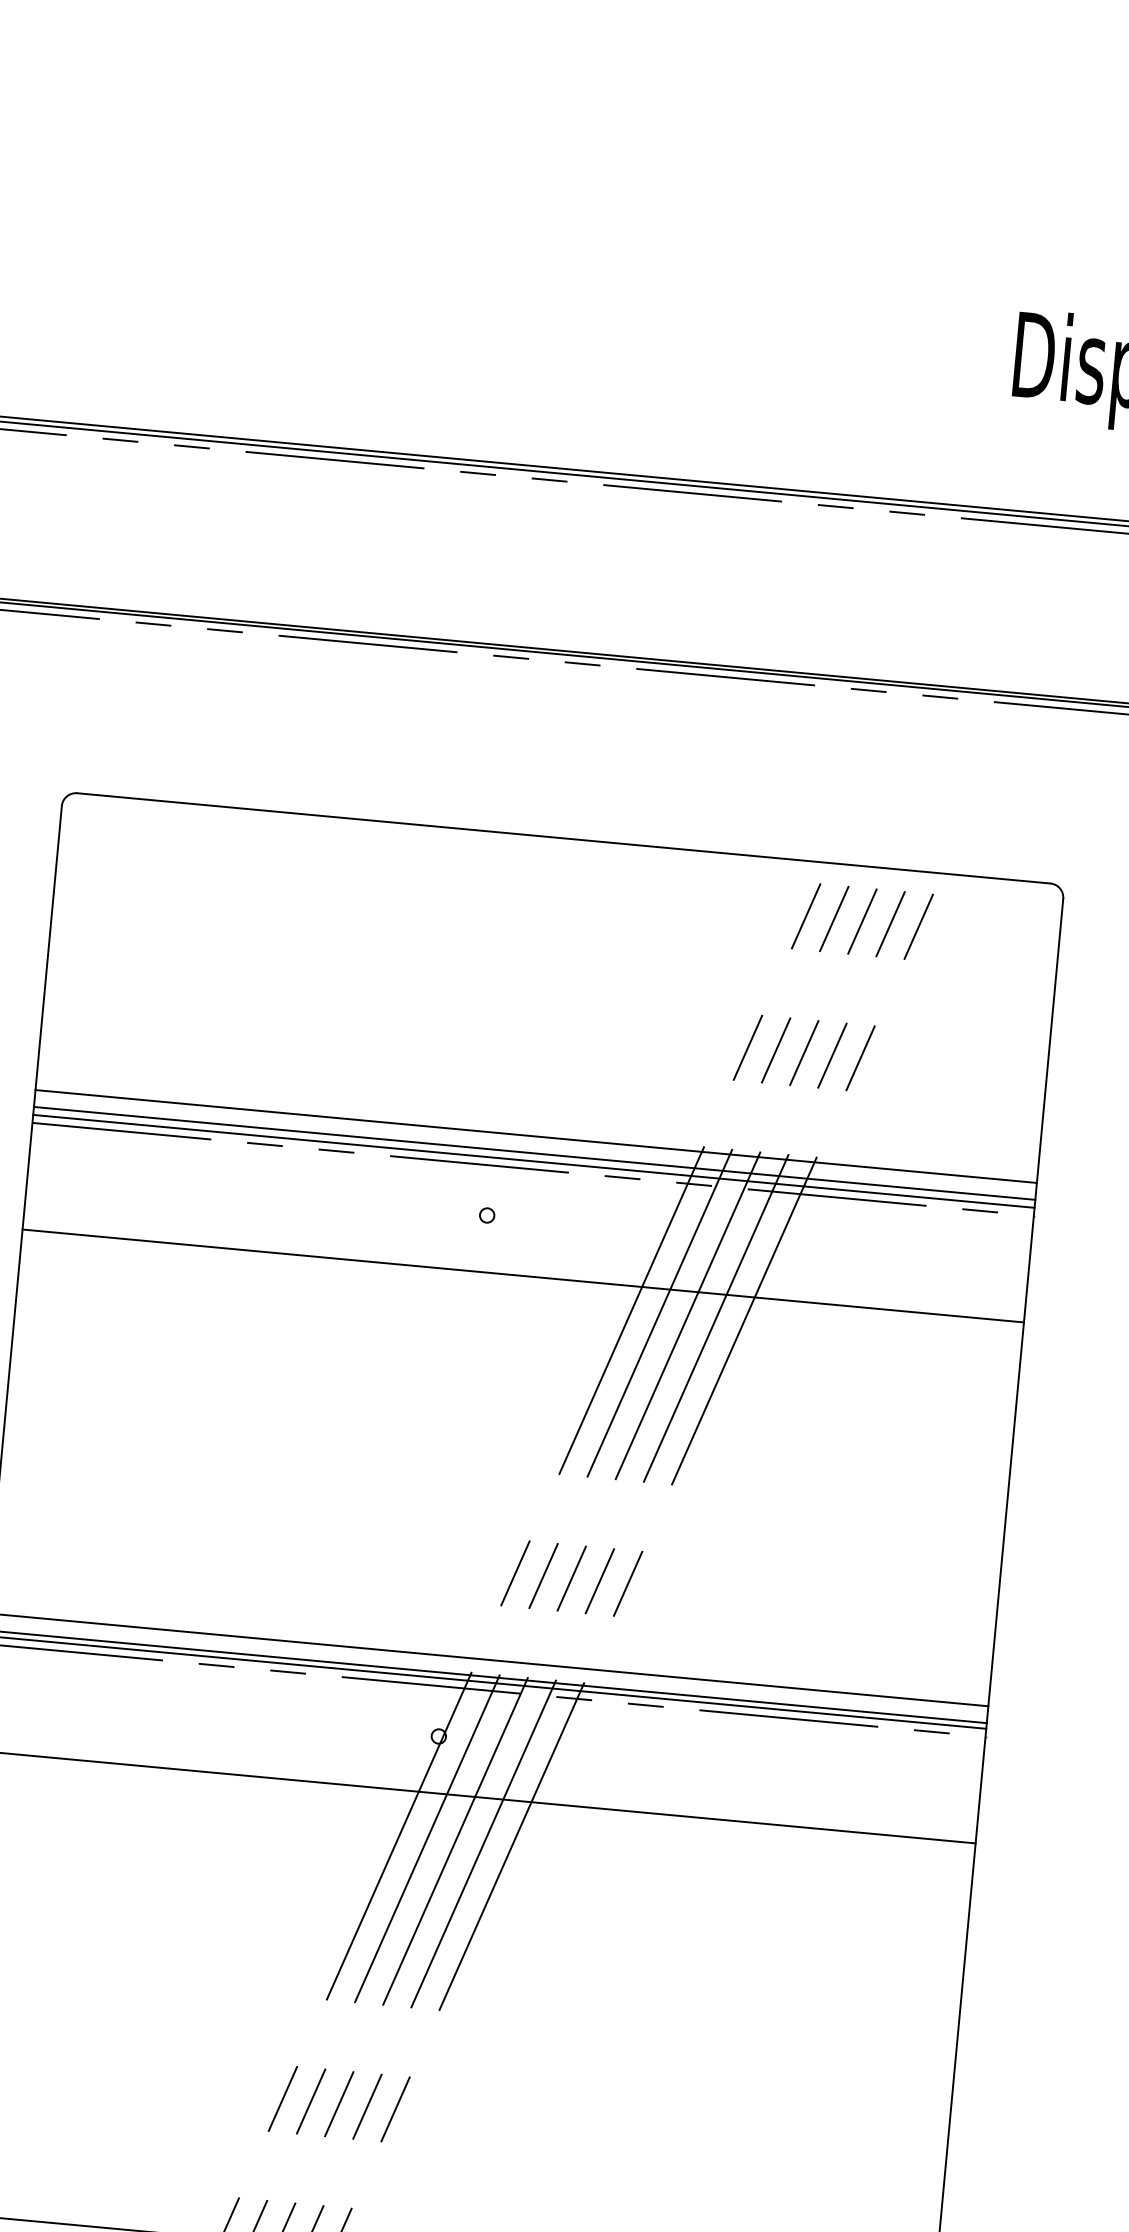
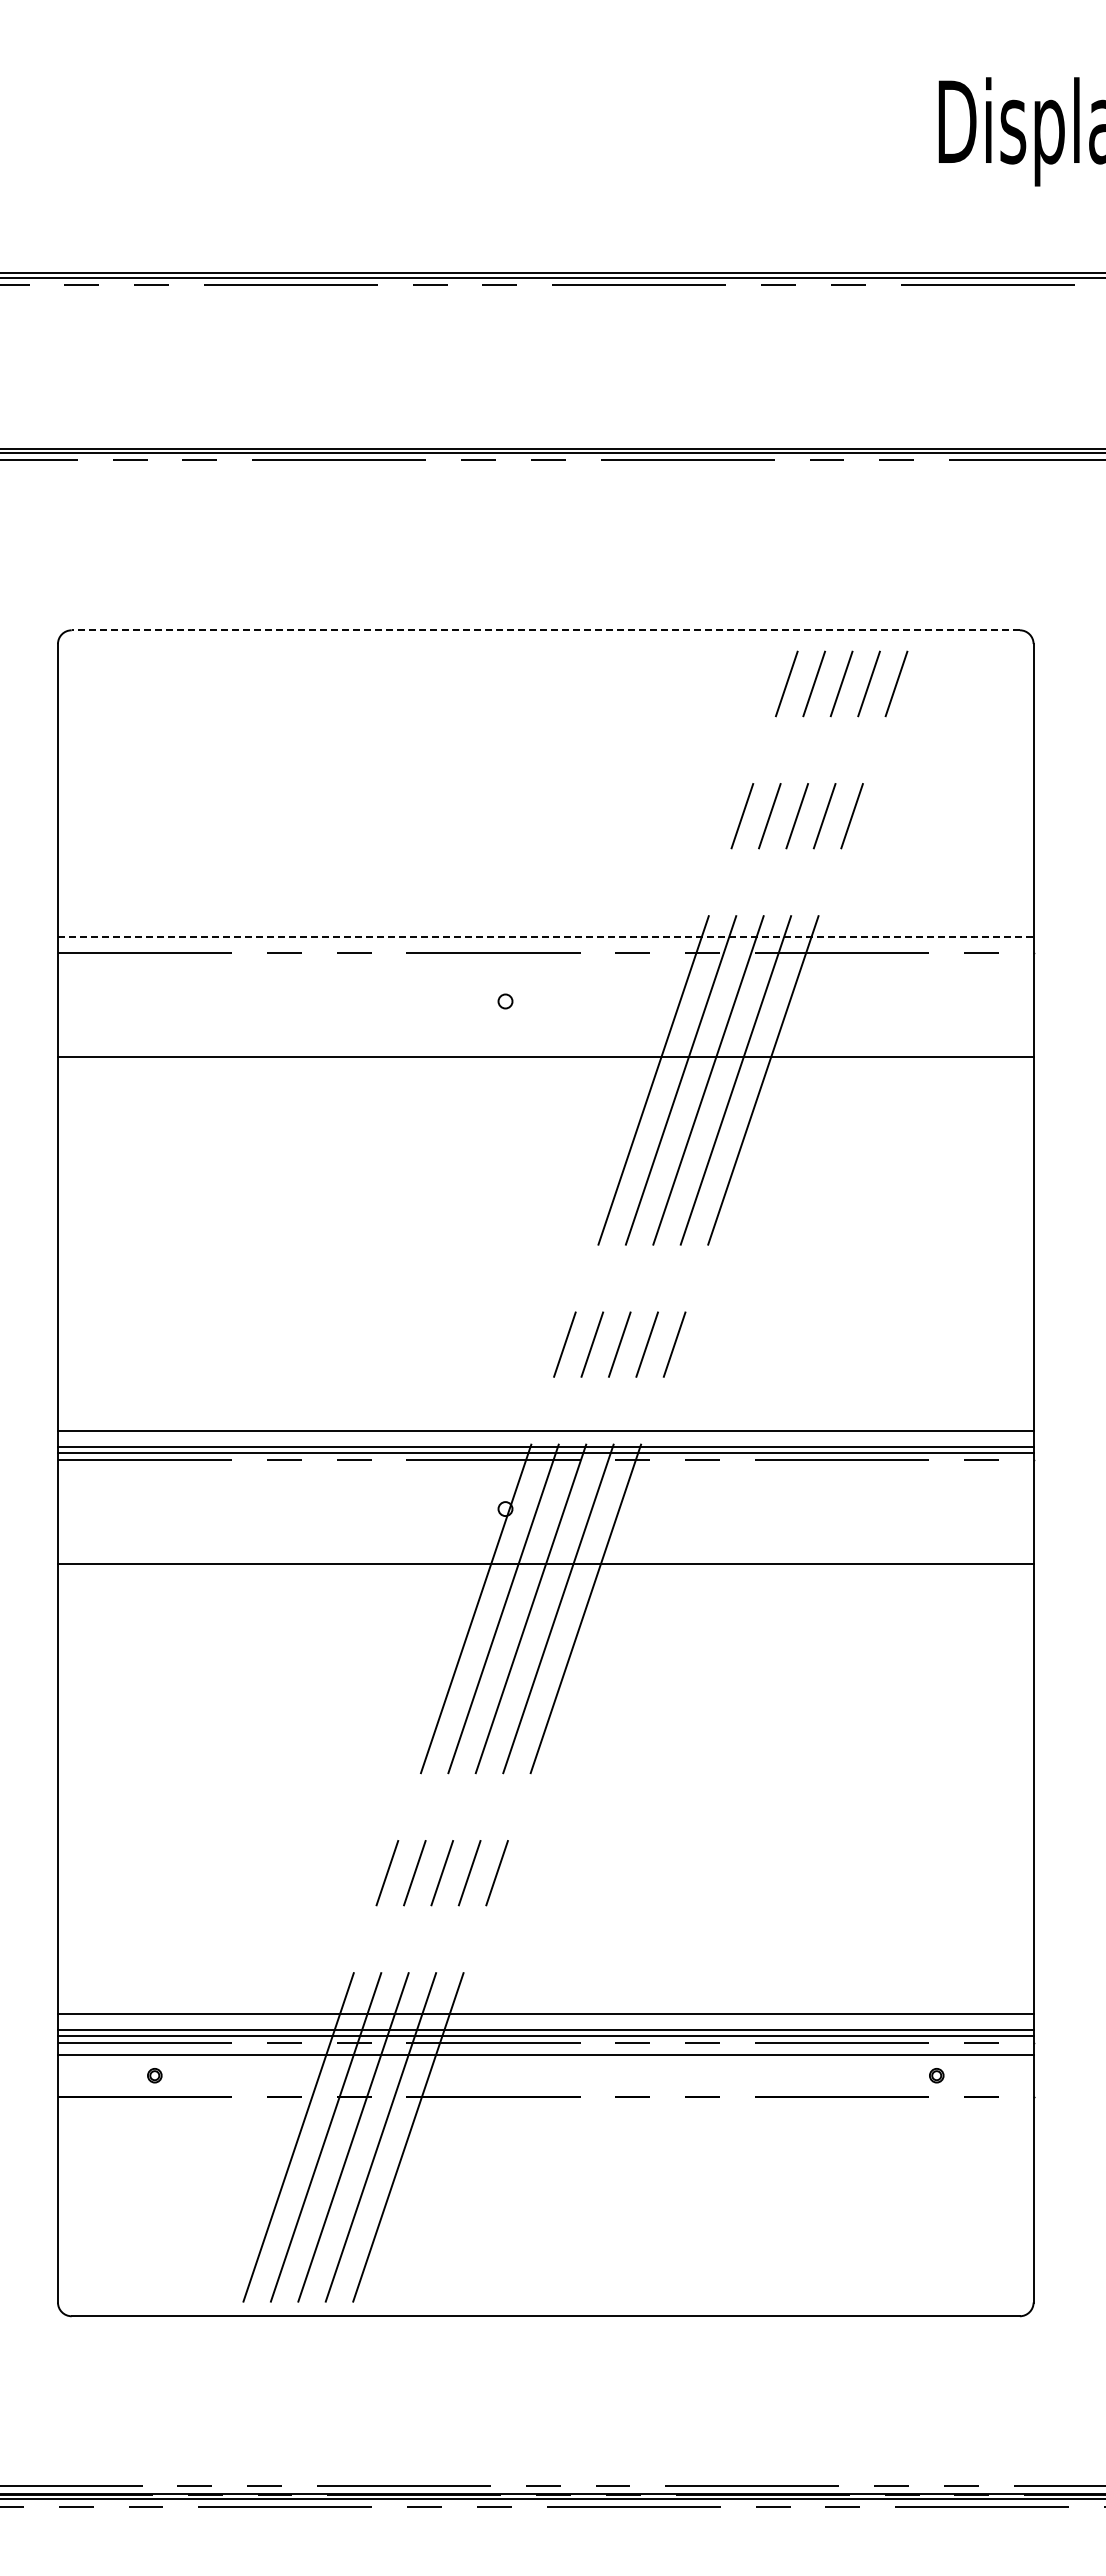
line: (563, 838) -> (545, 630), solid -> dashed
line: (535, 1136) -> (545, 920), removed
line: (534, 1153) -> (545, 937), solid -> dashed
line: (533, 1161) -> (545, 945), removed

